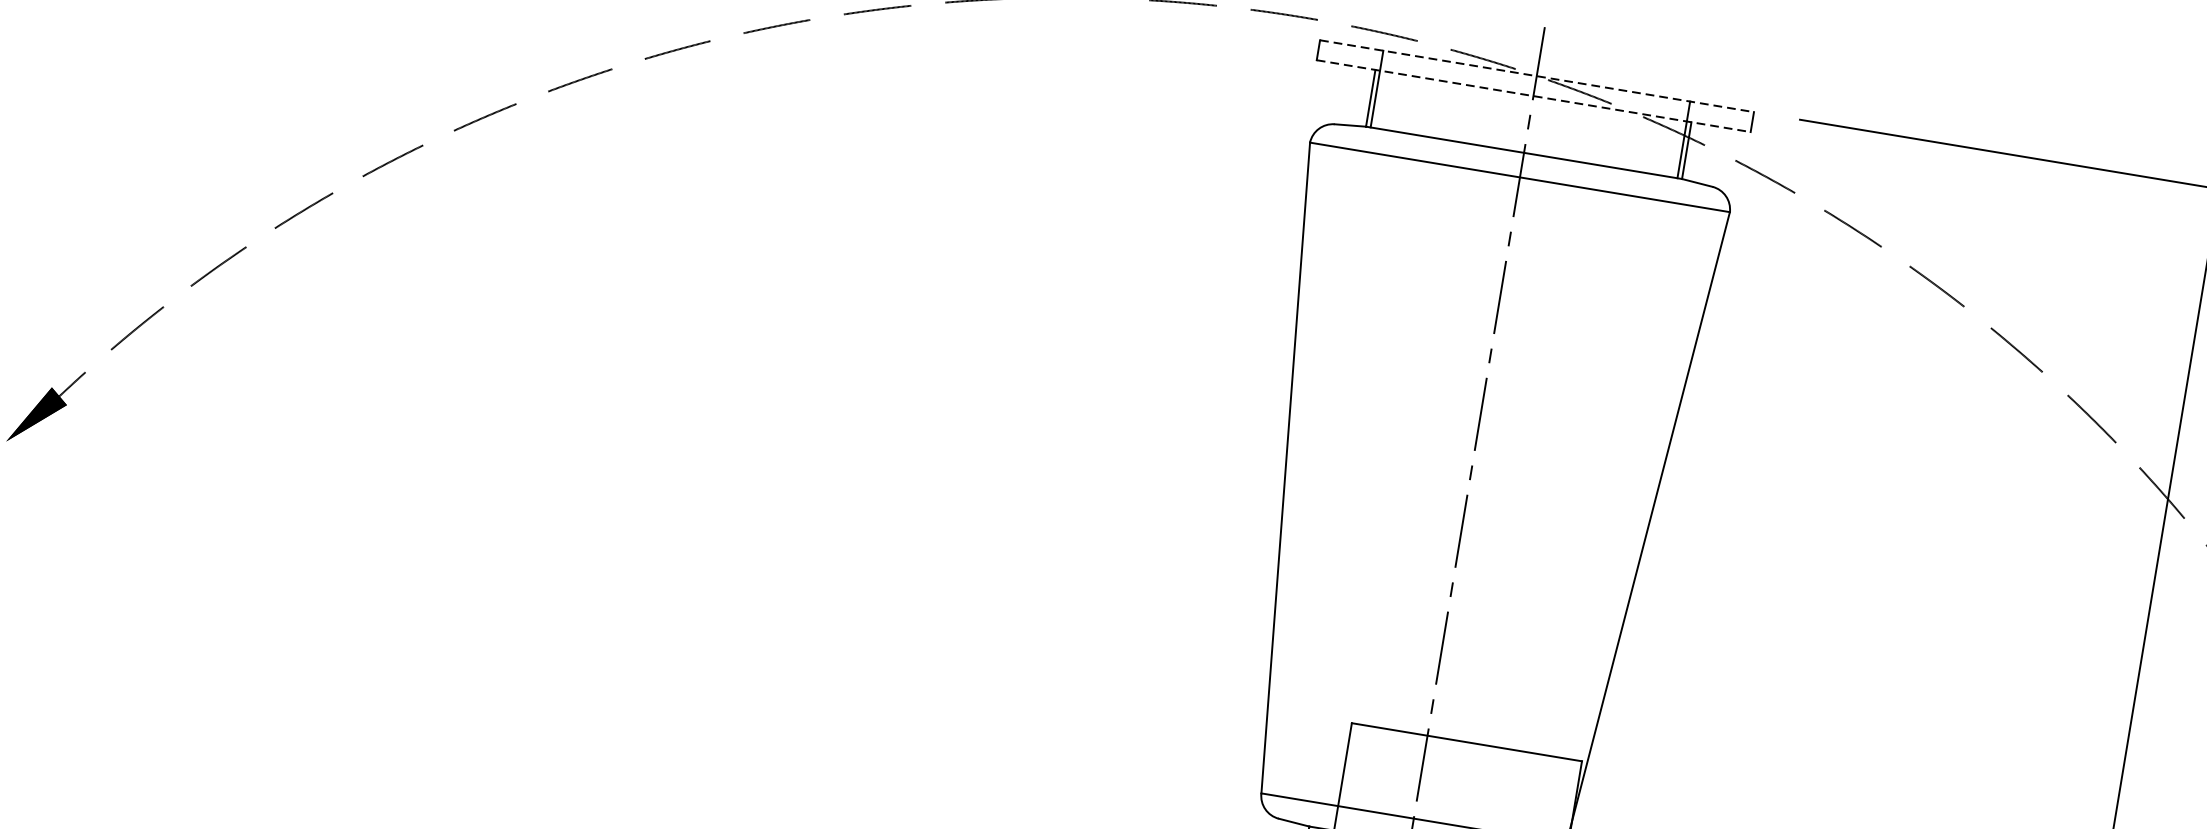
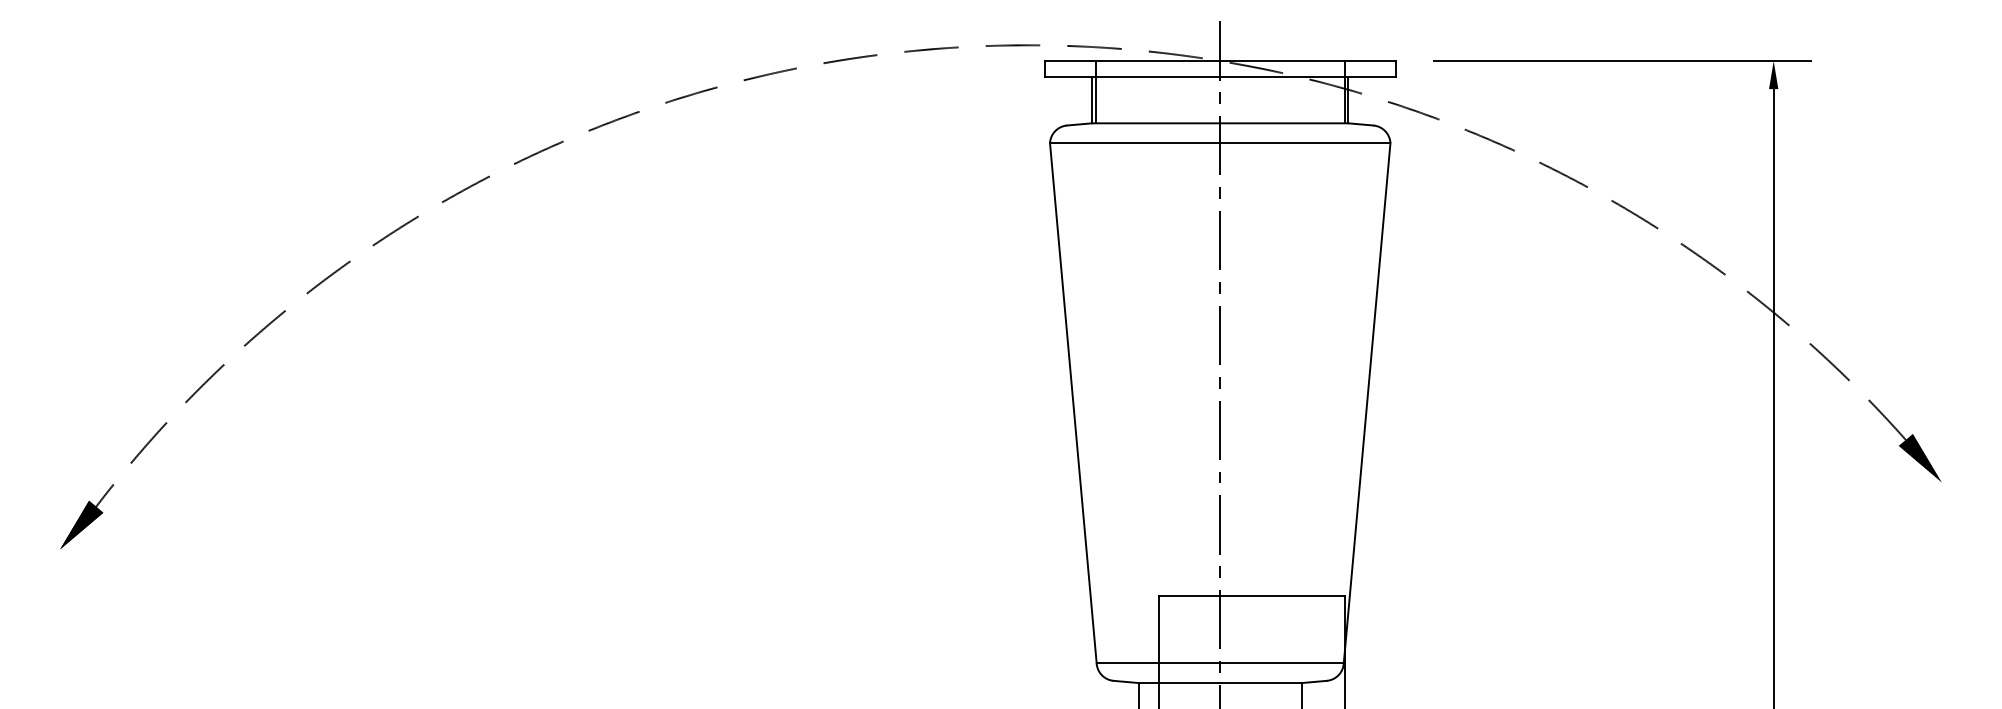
line: (1537, 76) -> (1220, 61), dashed -> solid
line: (1533, 96) -> (1220, 77), dashed -> solid

